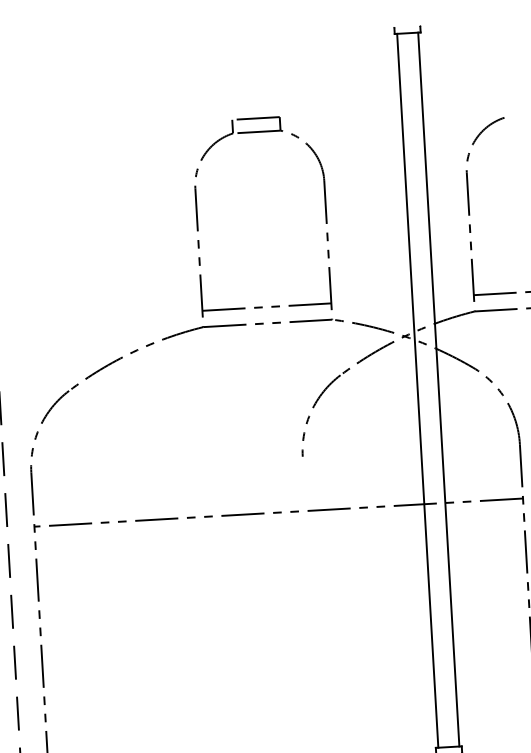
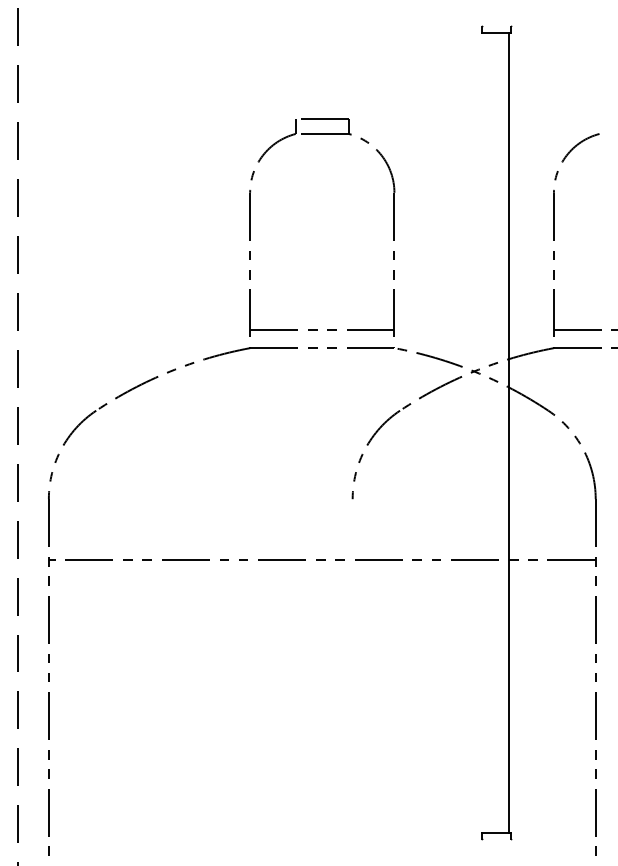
line: (417, 390) -> (485, 432), removed

